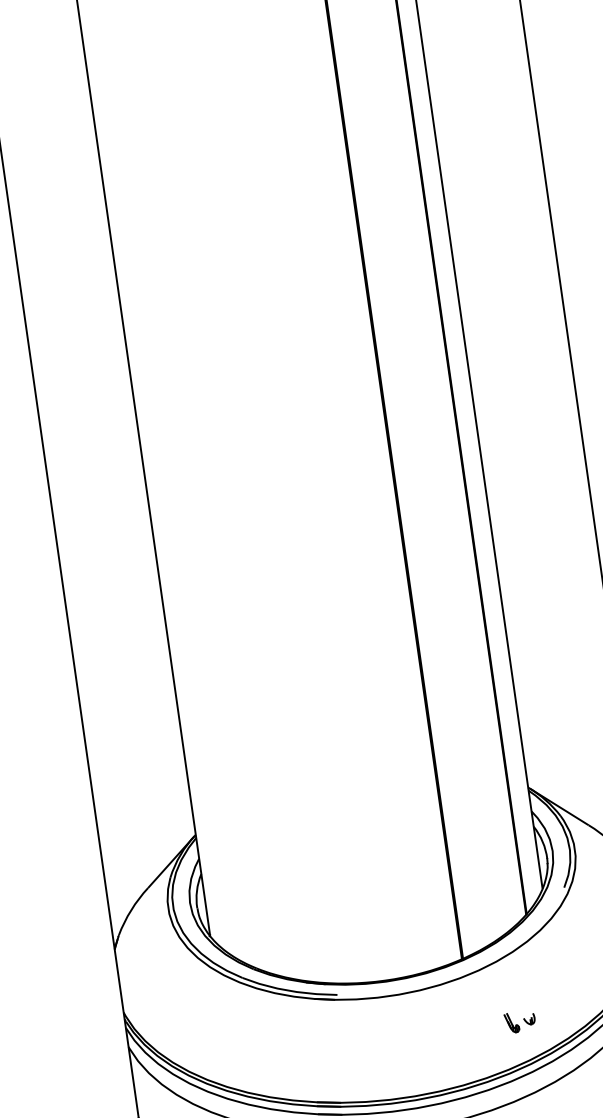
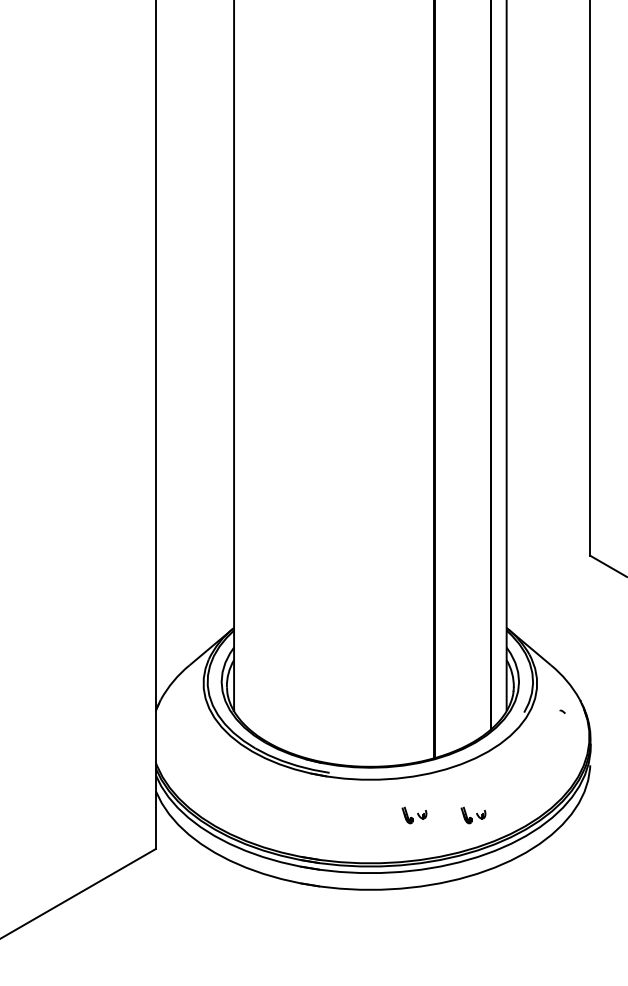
part: (448, 1032) -> (414, 815), added

